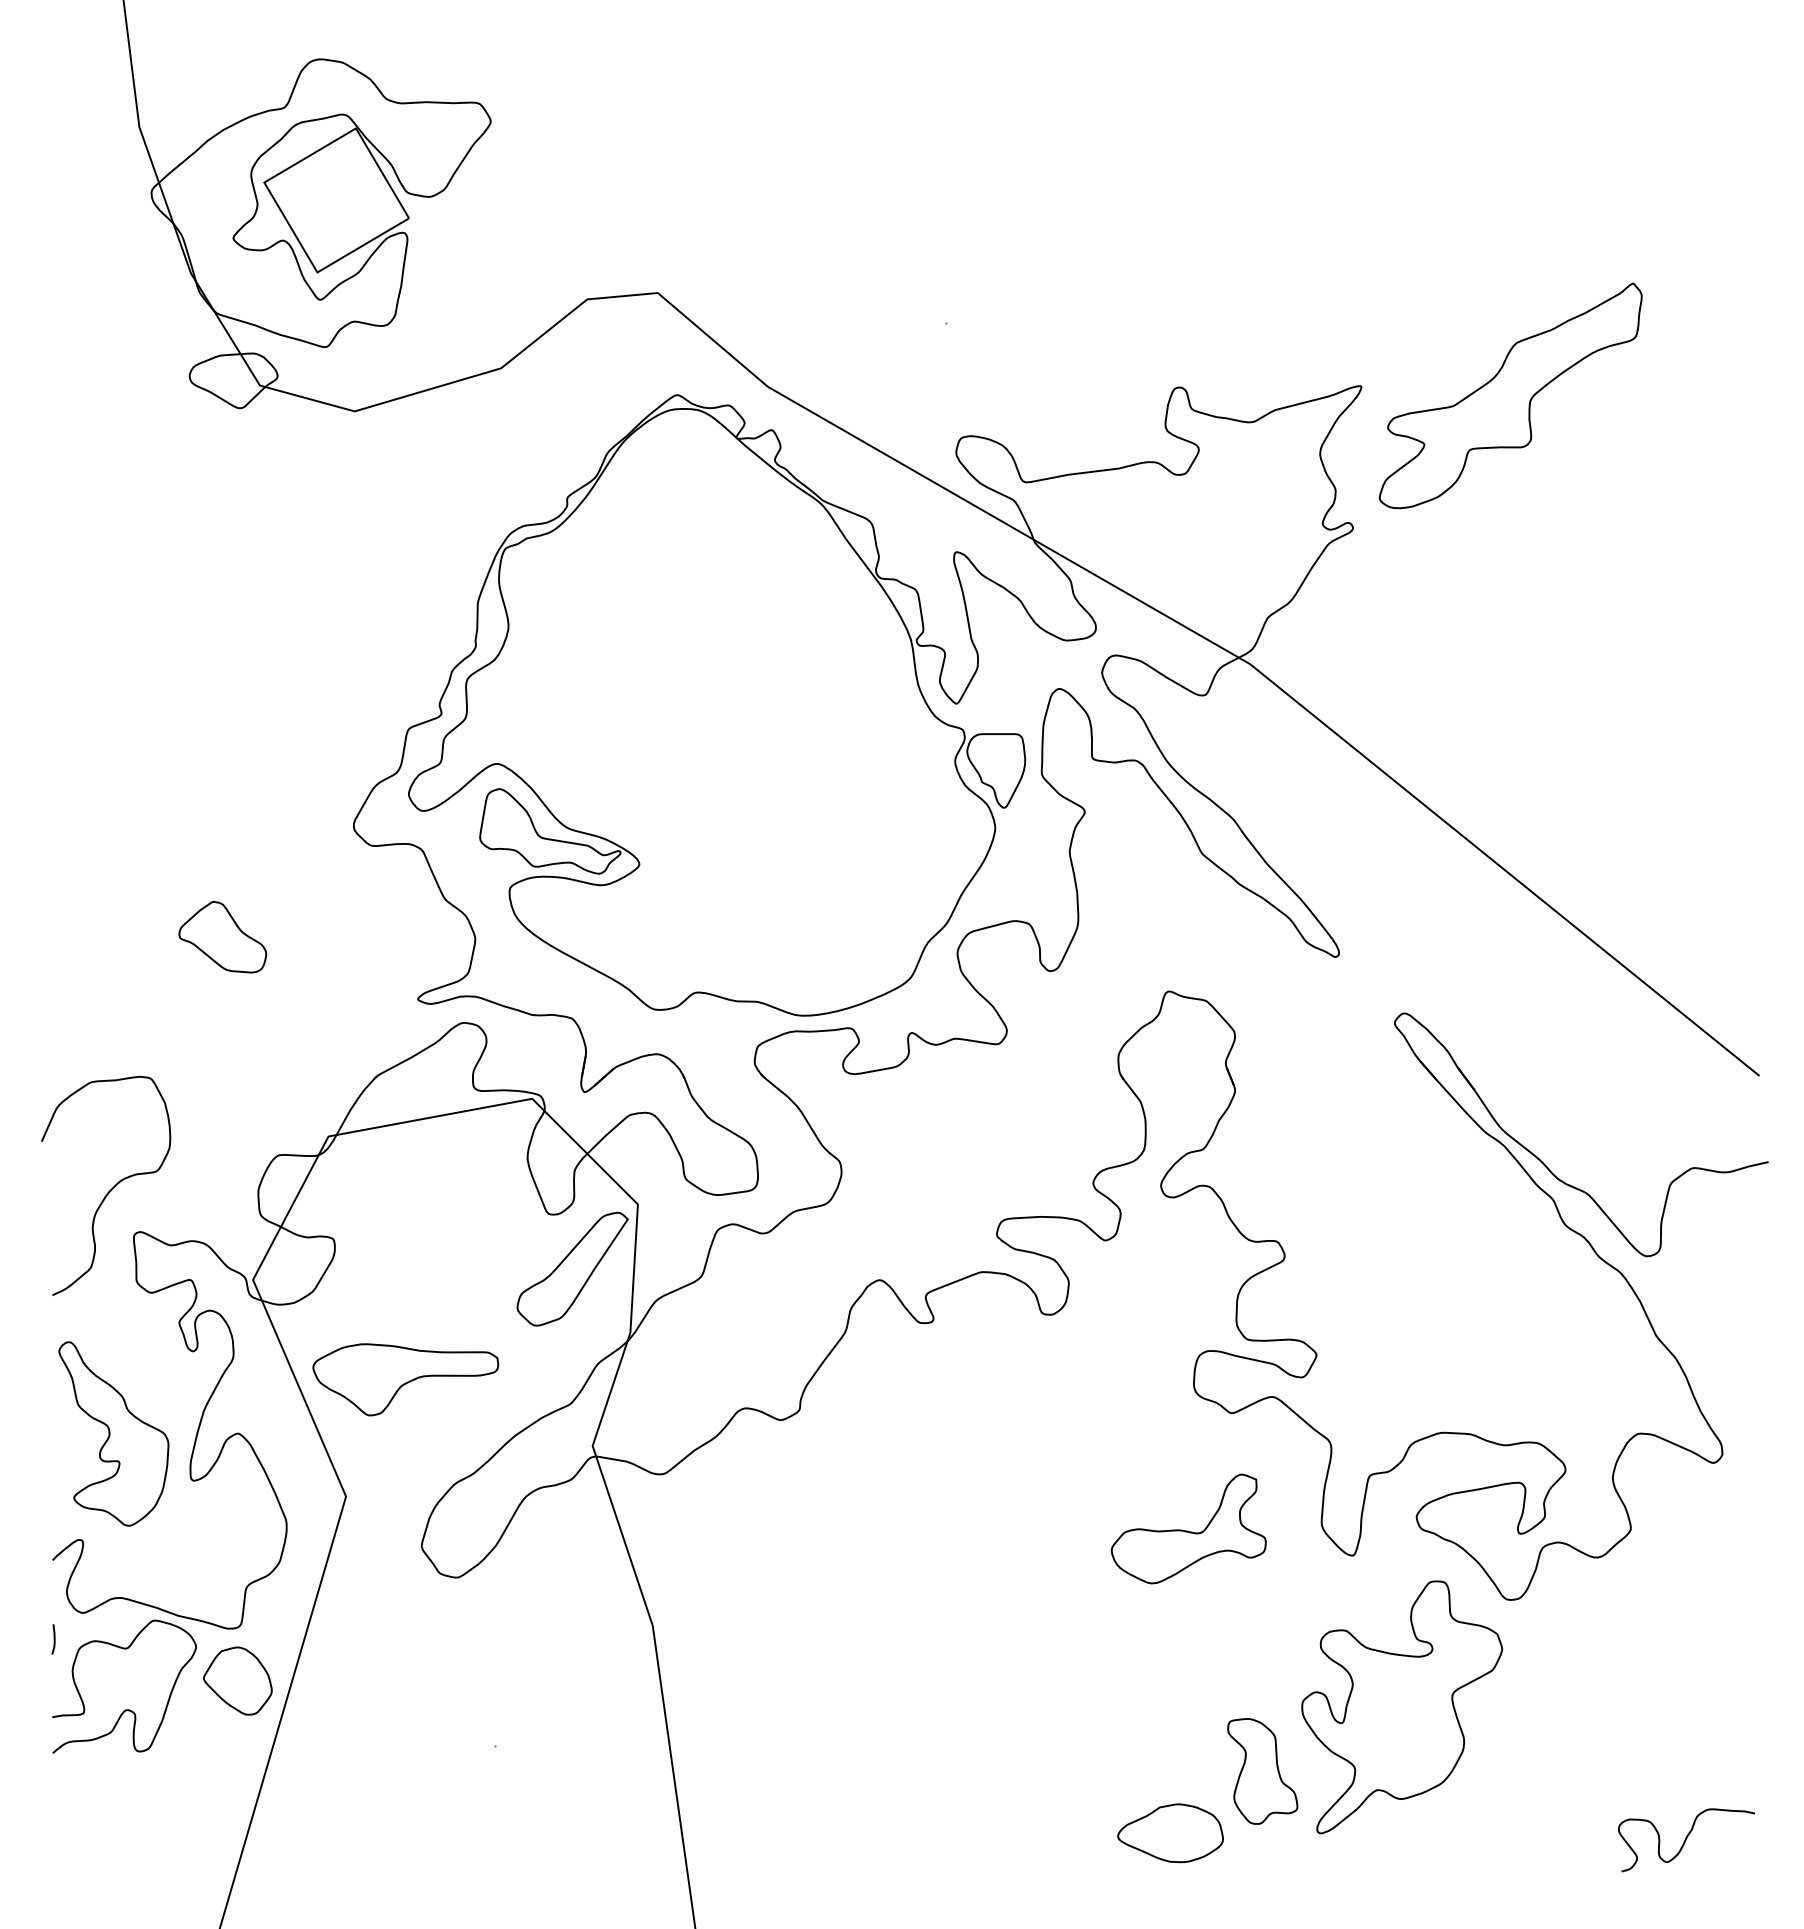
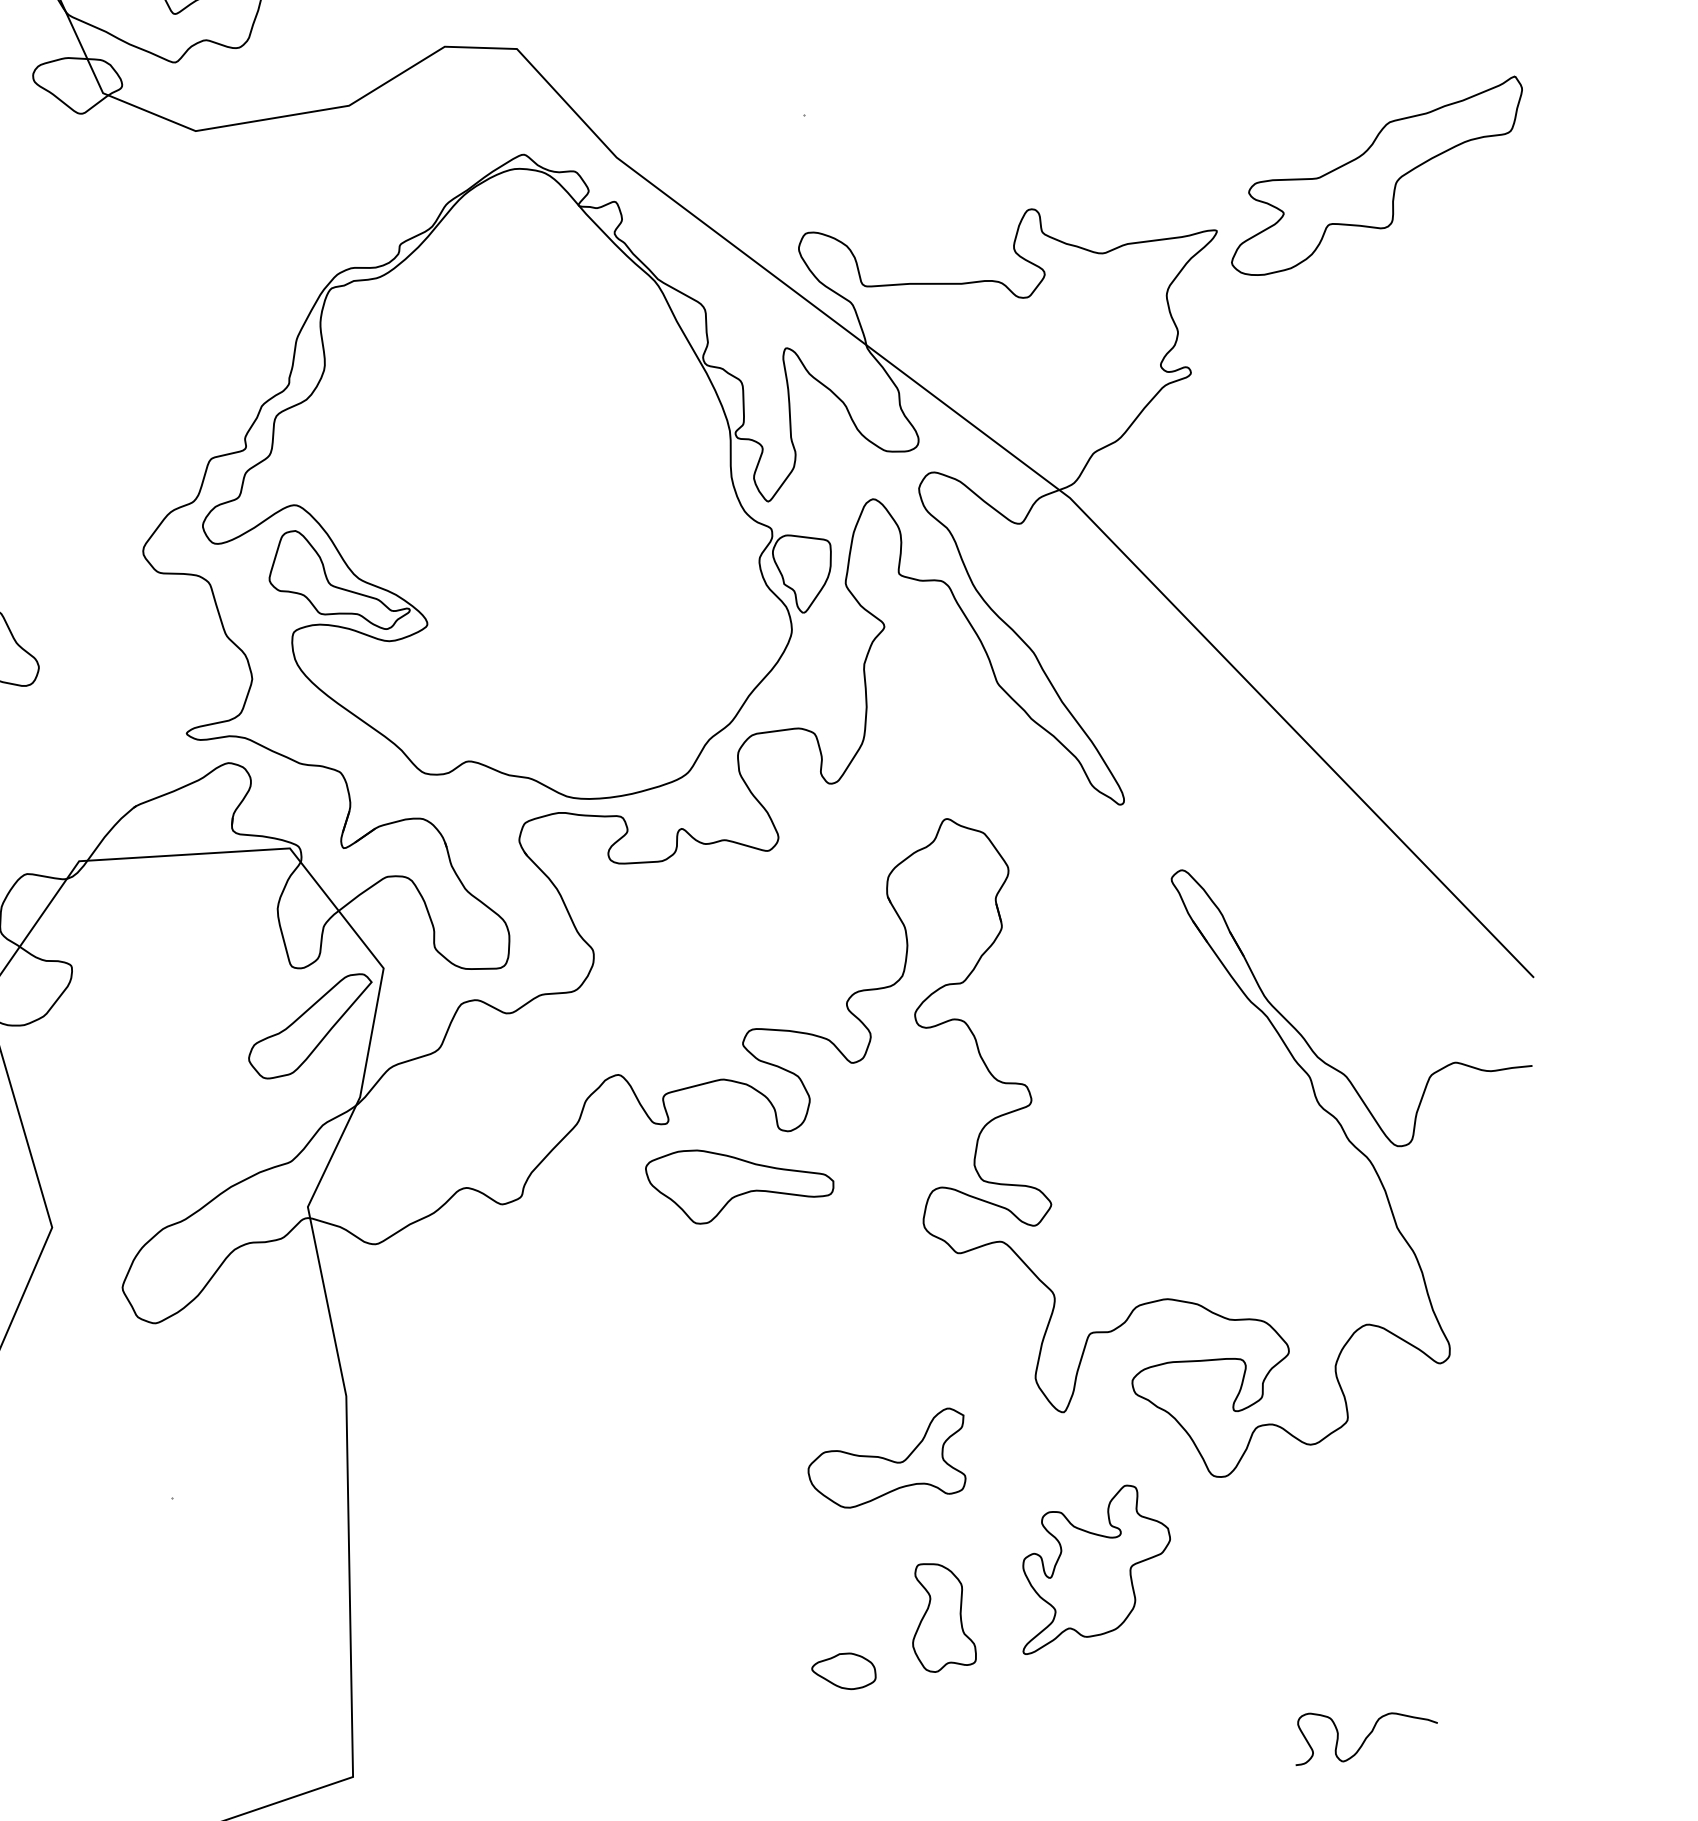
part: (1510, 395) -> (1376, 174), moved
part: (405, 1379) -> (737, 1191), moved
part: (1188, 1528) -> (888, 1456), moved
part: (1402, 1707) -> (1094, 1572), size x0.7
part: (1170, 1833) -> (844, 1670), size x0.6

